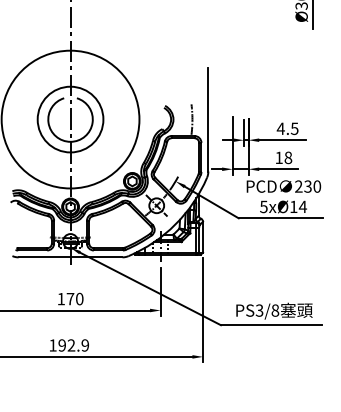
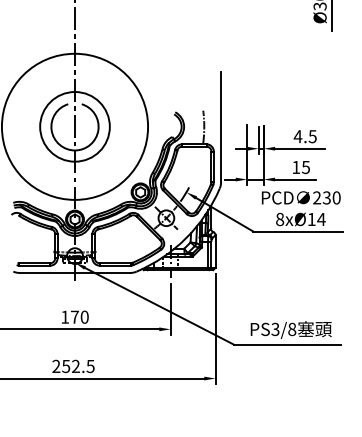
text: (287, 156) -> (305, 166), 18 -> 15
text: (264, 206) -> (280, 218), 5xØ14 -> 8xØ14
text: (69, 344) -> (73, 365), 192.9 -> 252.5

